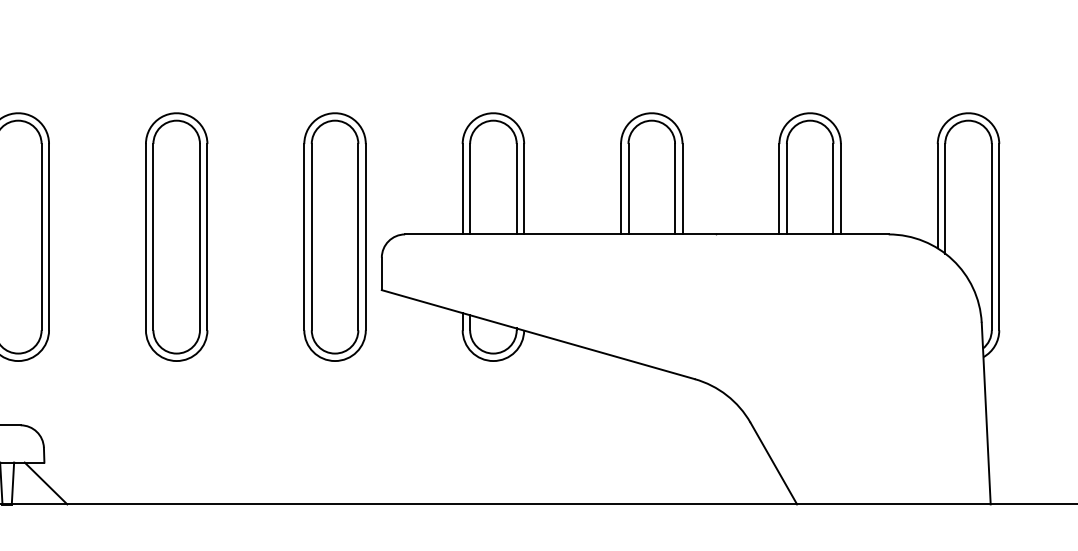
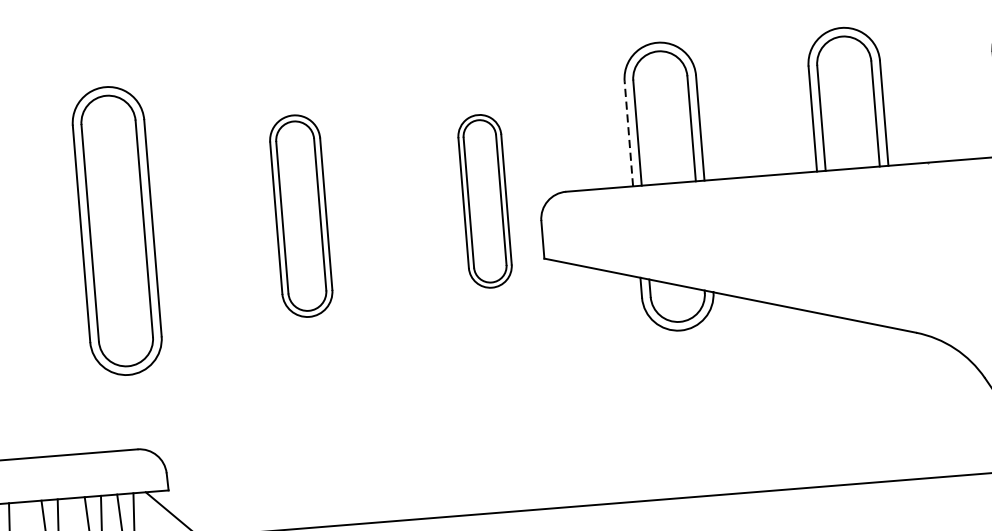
line: (462, 188) -> (628, 133), solid -> dashed
part: (176, 236) -> (300, 215), size x0.7
part: (334, 236) -> (484, 200), size x0.6

